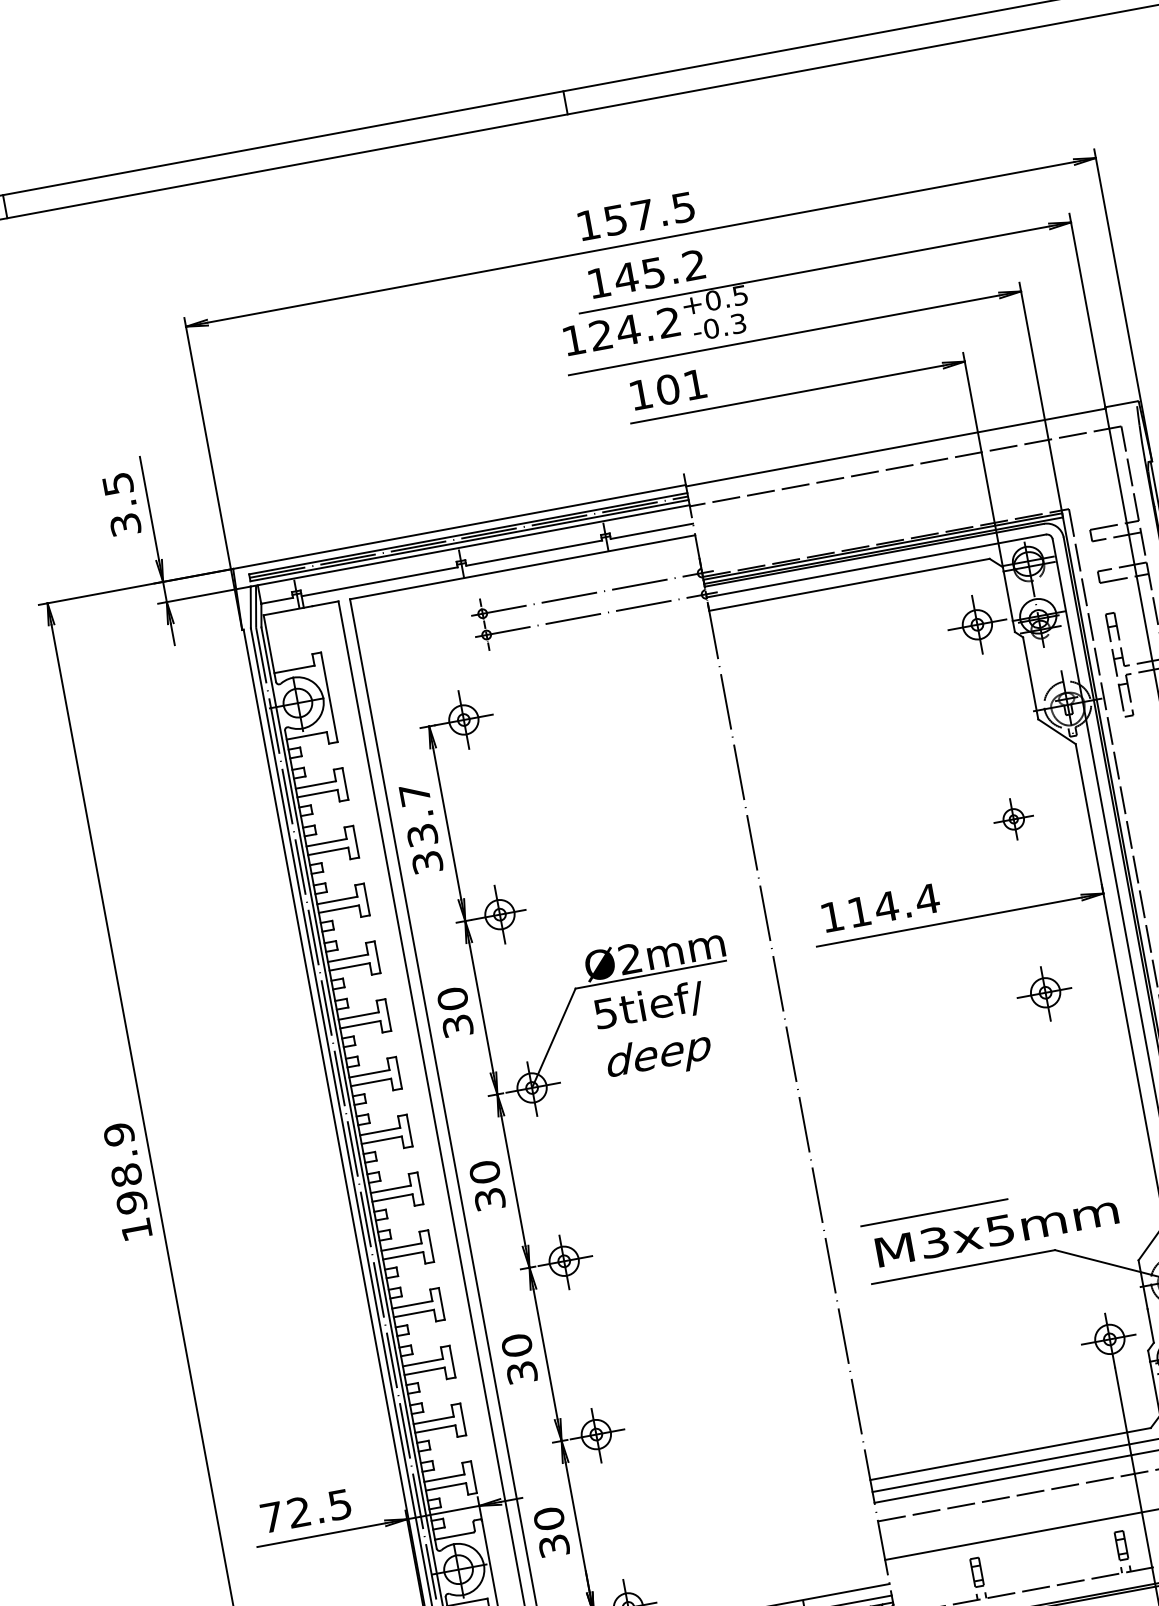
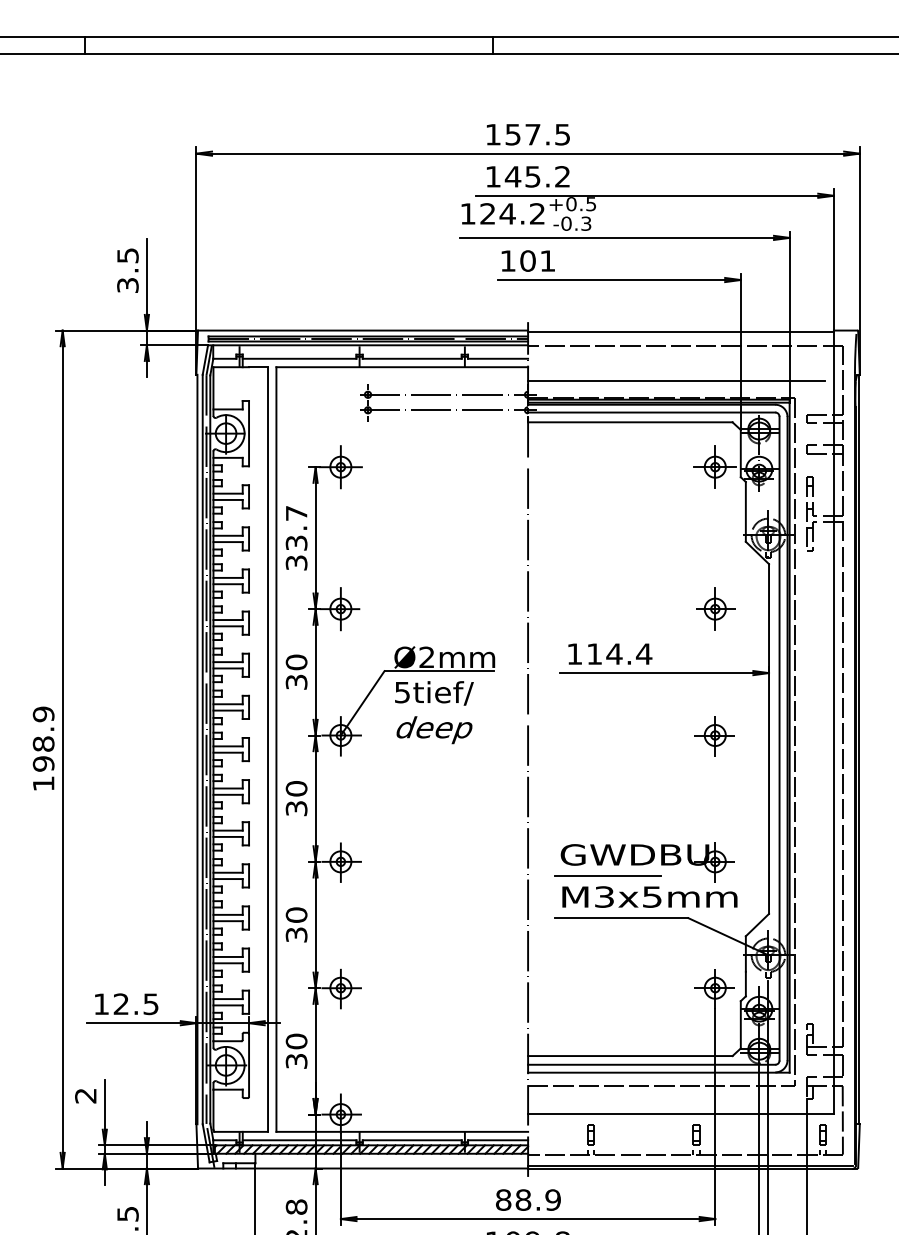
line: (902, 515) -> (676, 380), added
part: (1013, 818) -> (715, 608), size x1.43
part: (984, 1184) -> (647, 862), added
text: (271, 1516) -> (101, 1003), 72.5 -> 12.5

